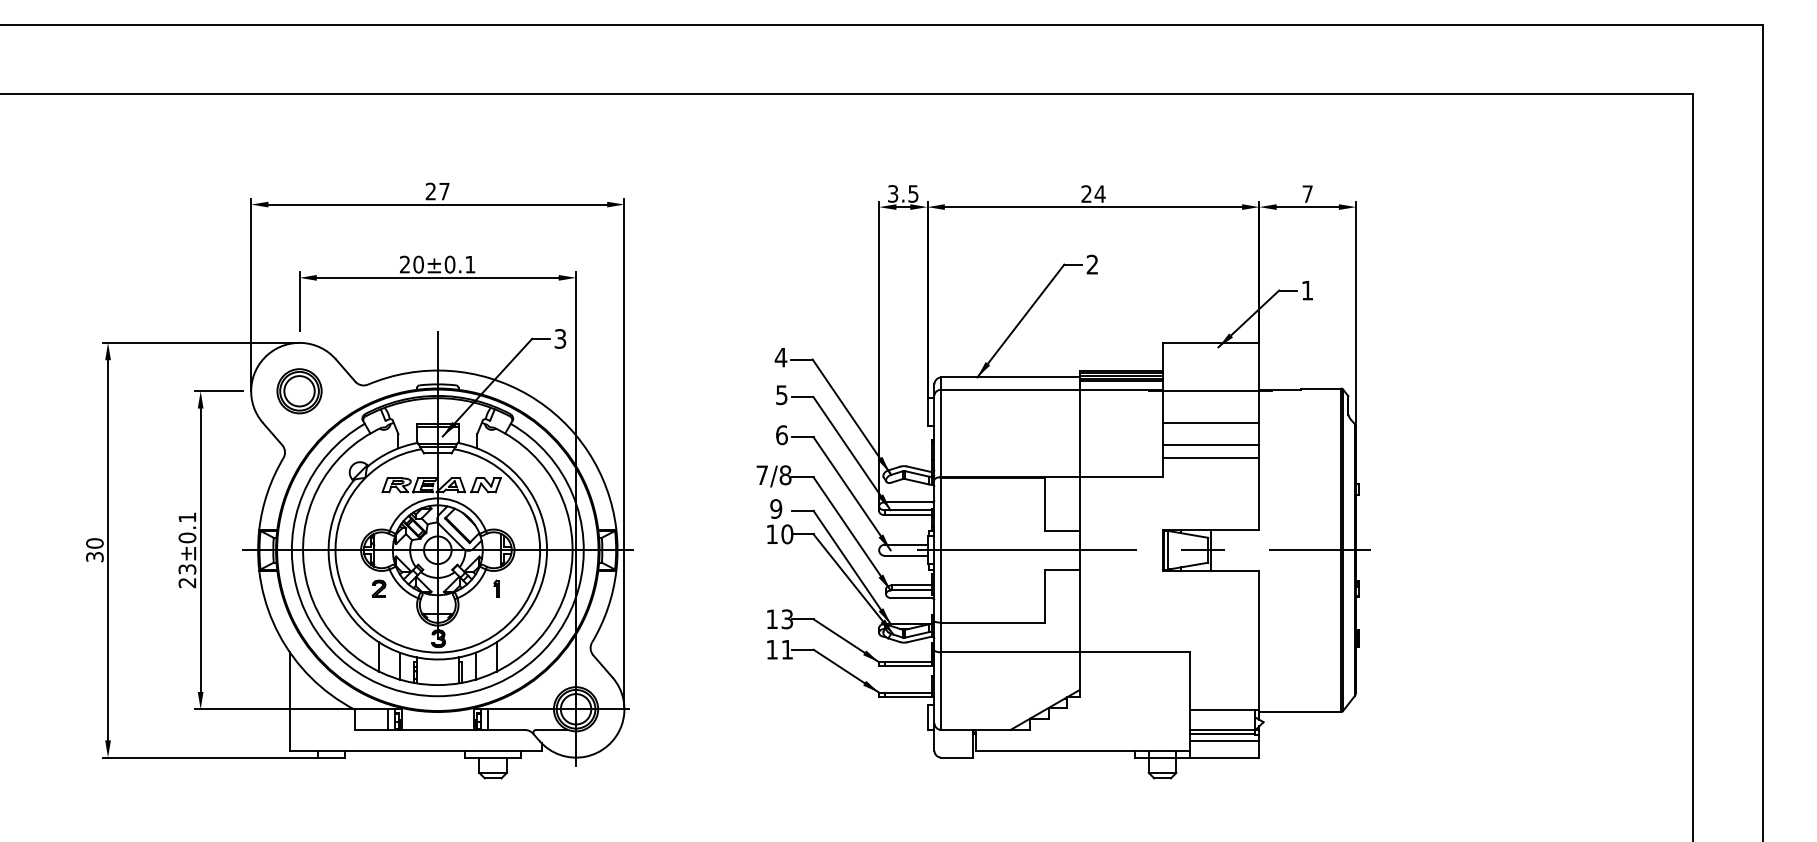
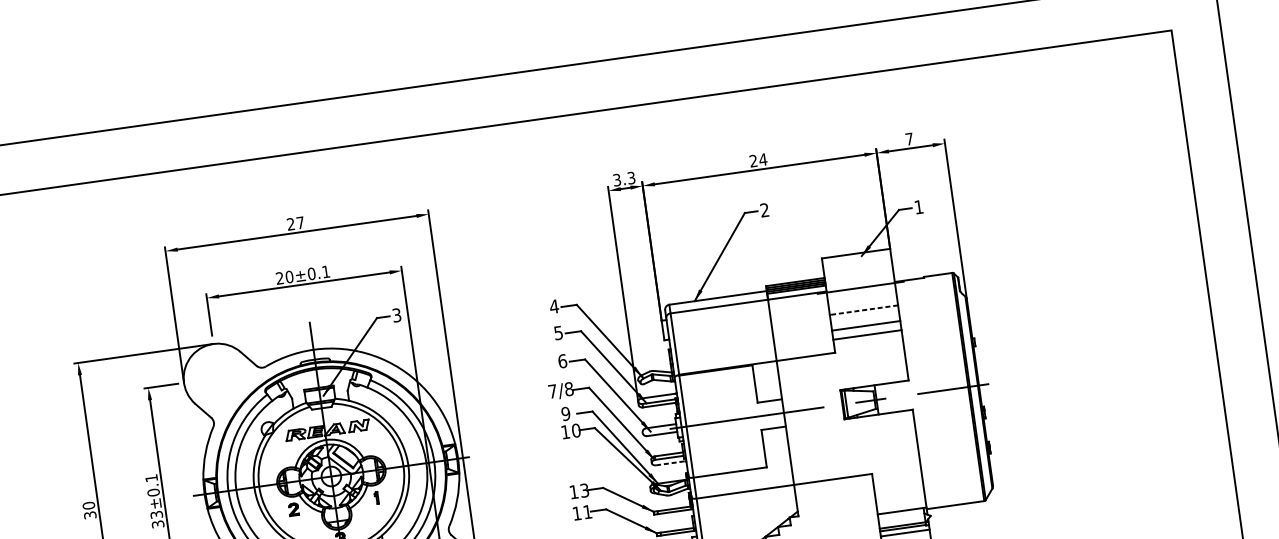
text: (913, 193) -> (631, 177), 3.5 -> 3.3
part: (299, 391) -> (218, 378), removed
line: (1210, 423) -> (863, 310), solid -> dashed
text: (187, 583) -> (158, 524), 23±0.1 -> 33±0.1
line: (912, 598) -> (670, 463), solid -> dashed

